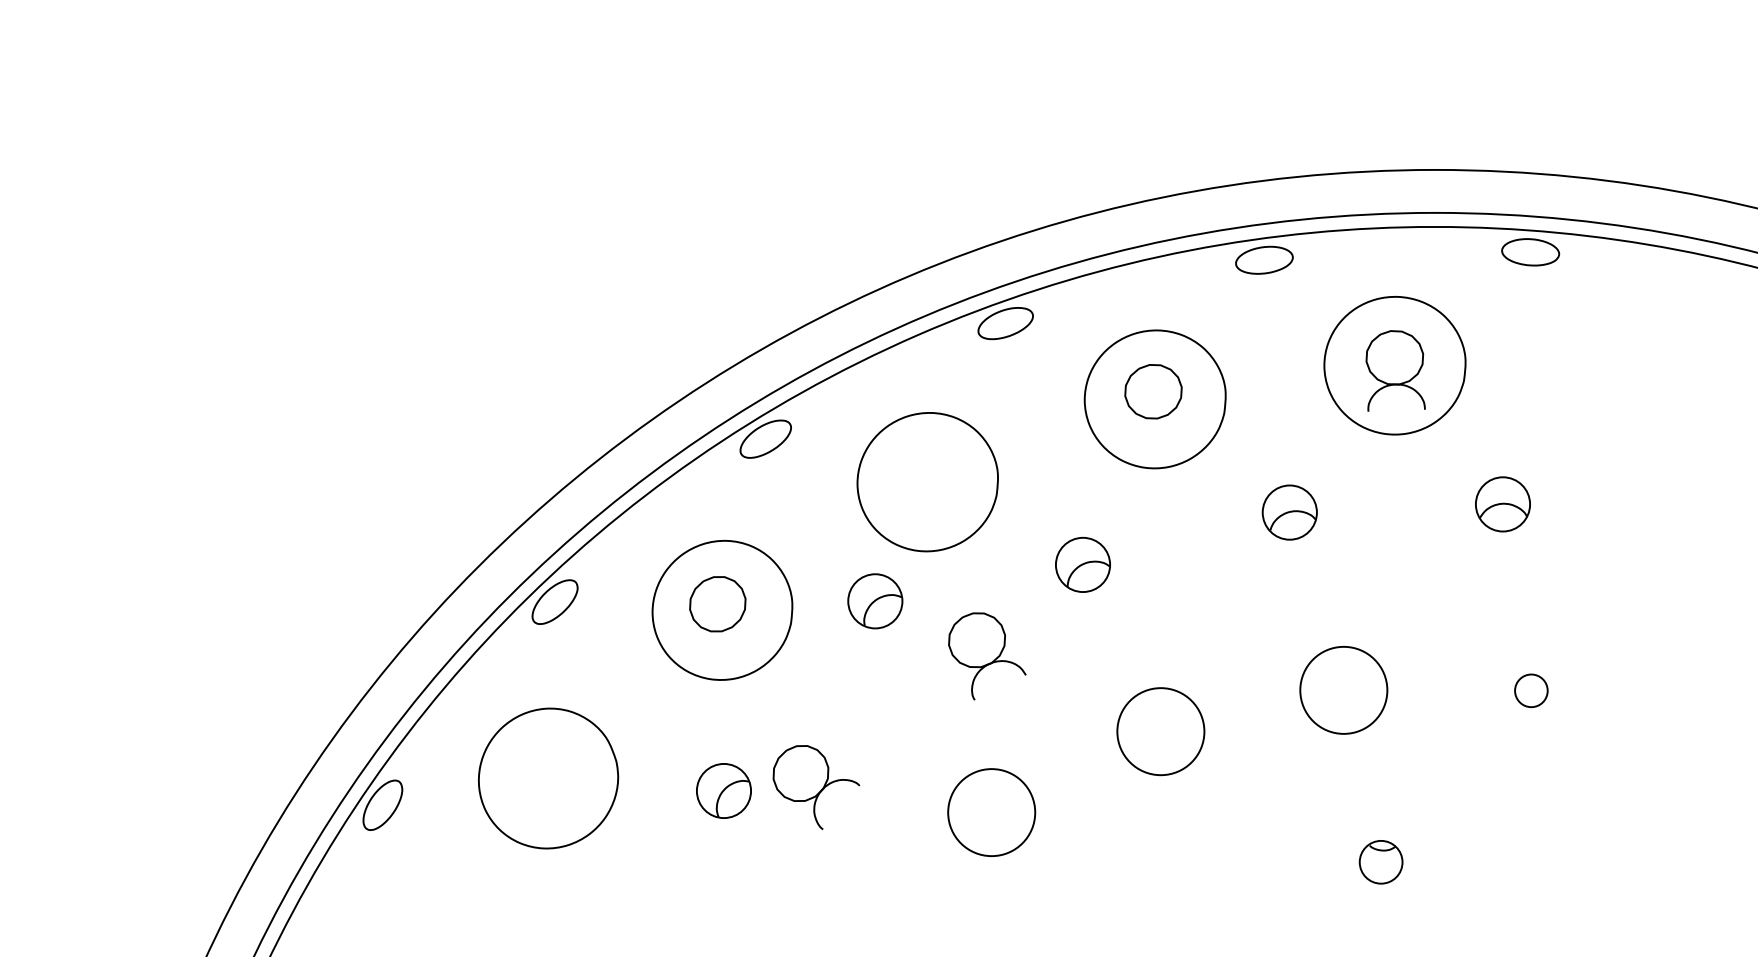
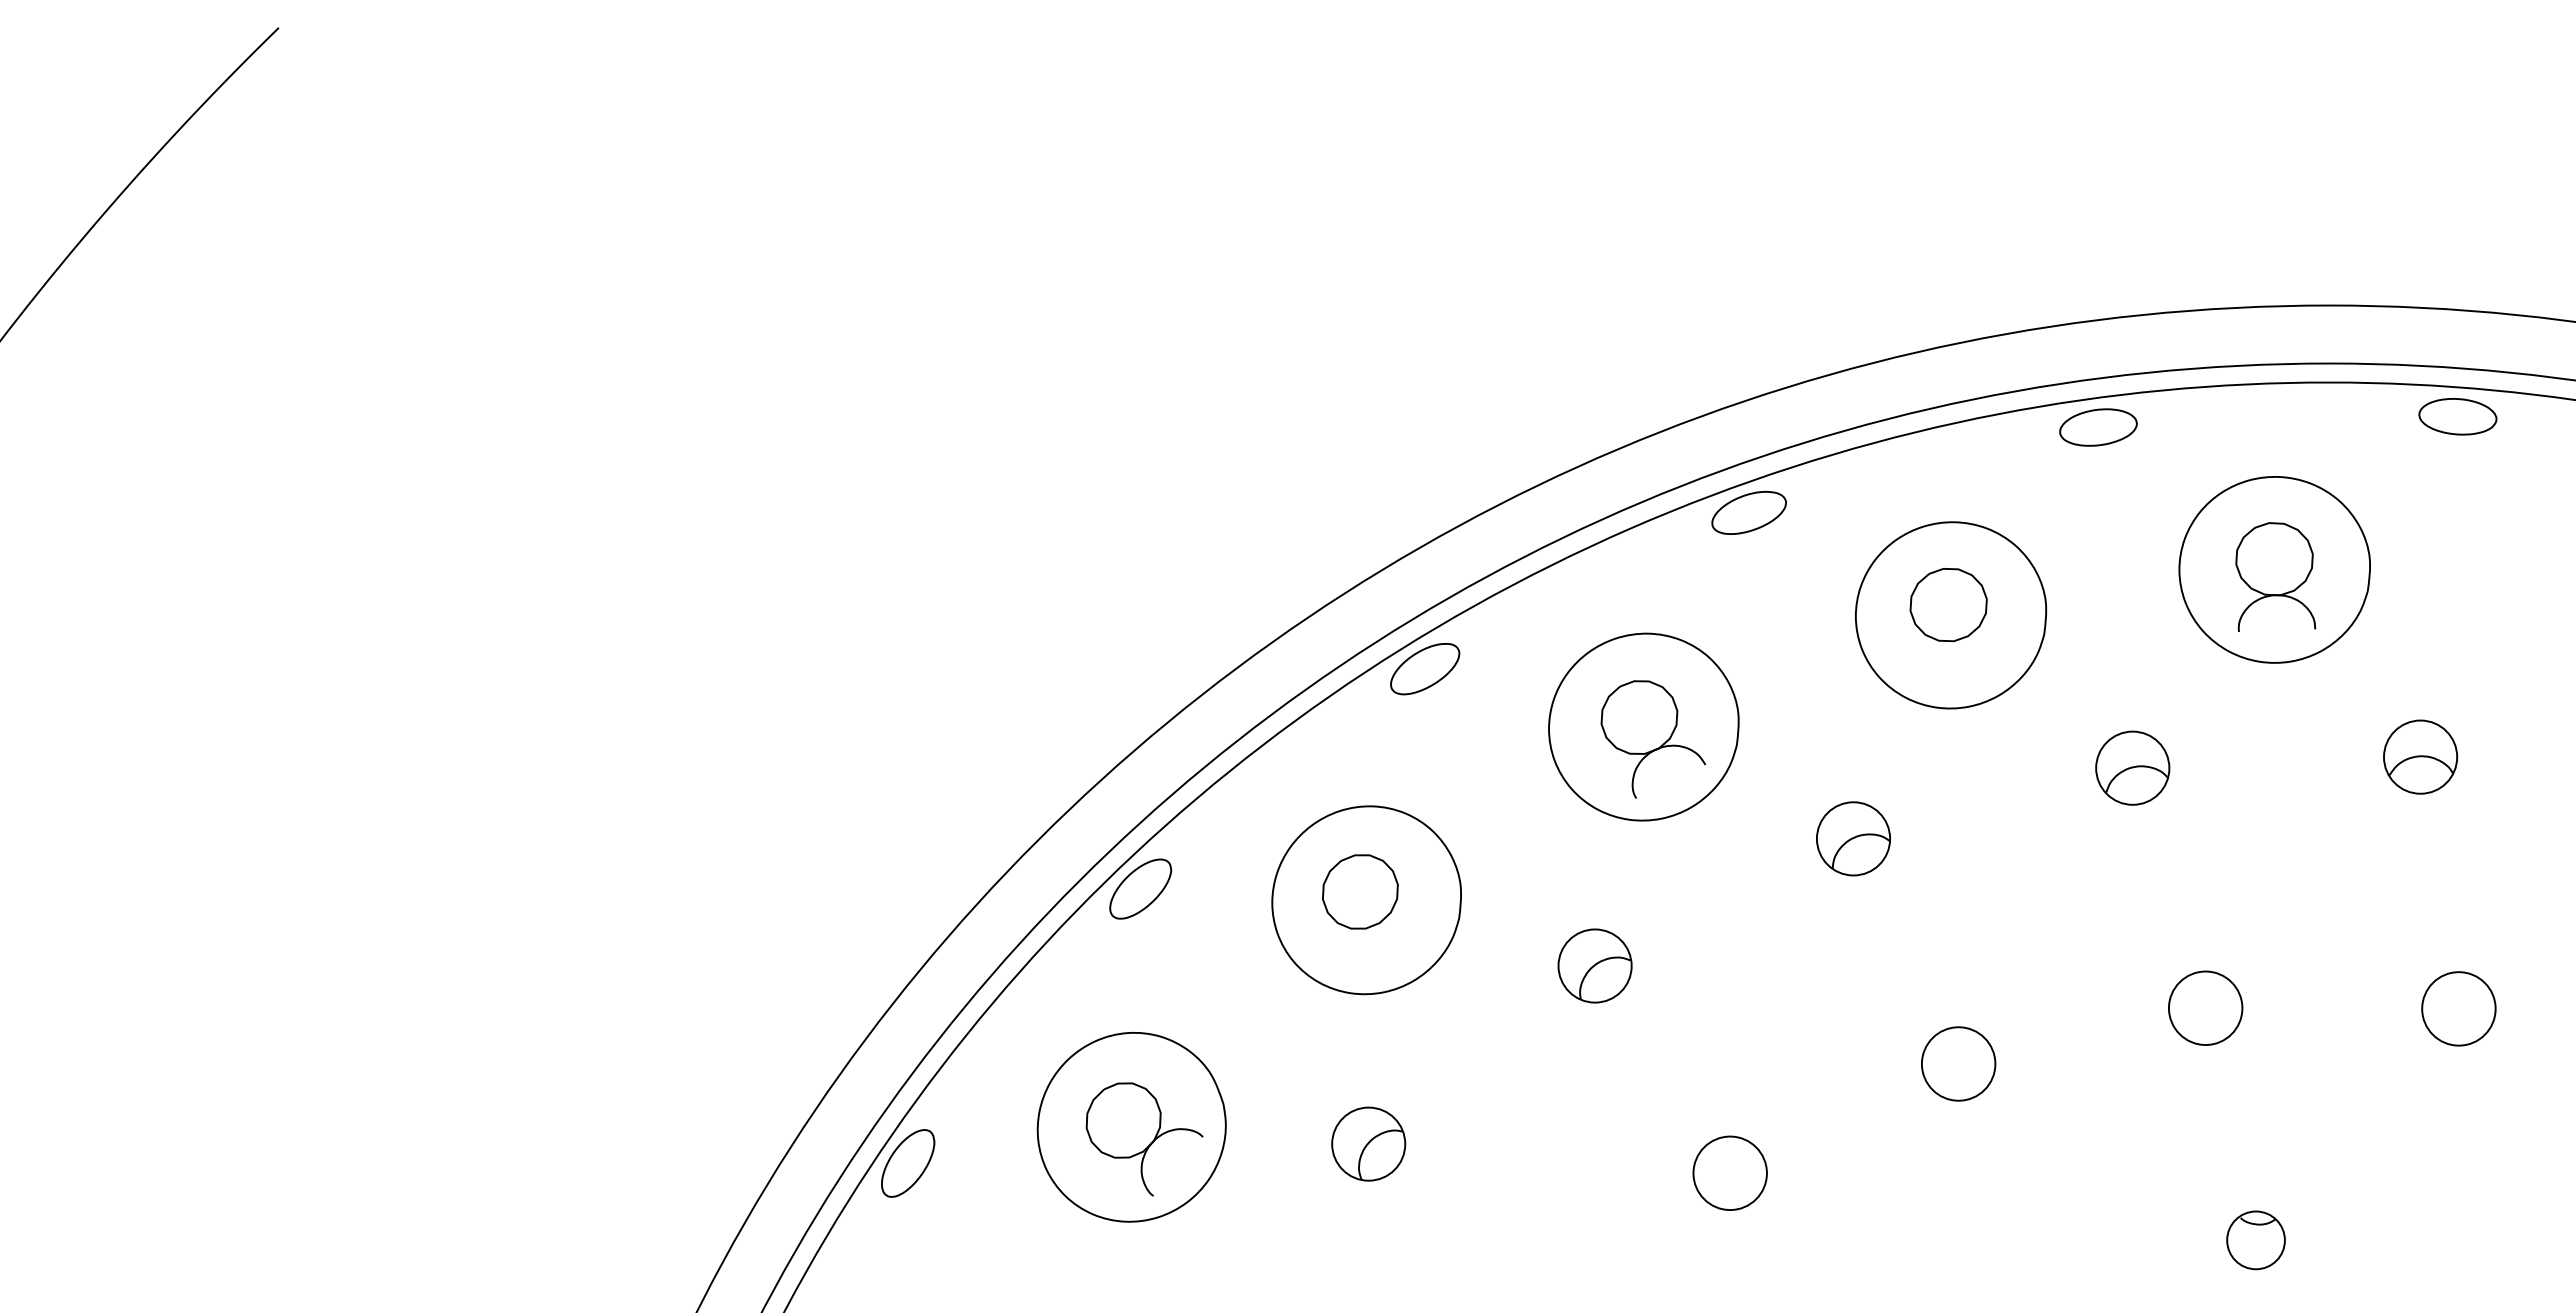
part: (874, 600) -> (1594, 965), moved
part: (986, 656) -> (1652, 739), moved
circle: (1343, 689) -> (2205, 1007), size x0.62
circle: (1531, 690) -> (2458, 1008), size x1.67
circle: (1160, 731) -> (1958, 1063), size x0.62
part: (816, 787) -> (1144, 1139), moved
circle: (991, 812) -> (1729, 1173), size x0.62

